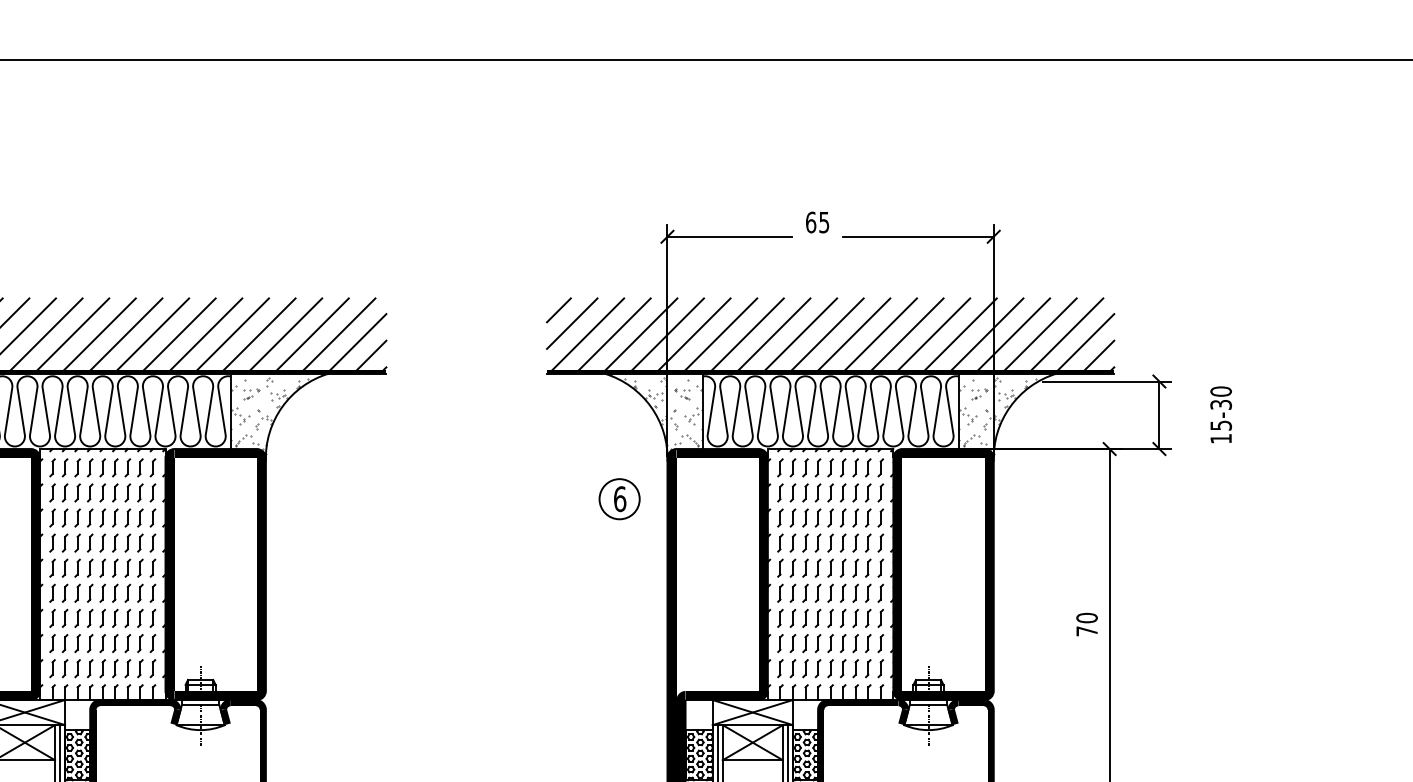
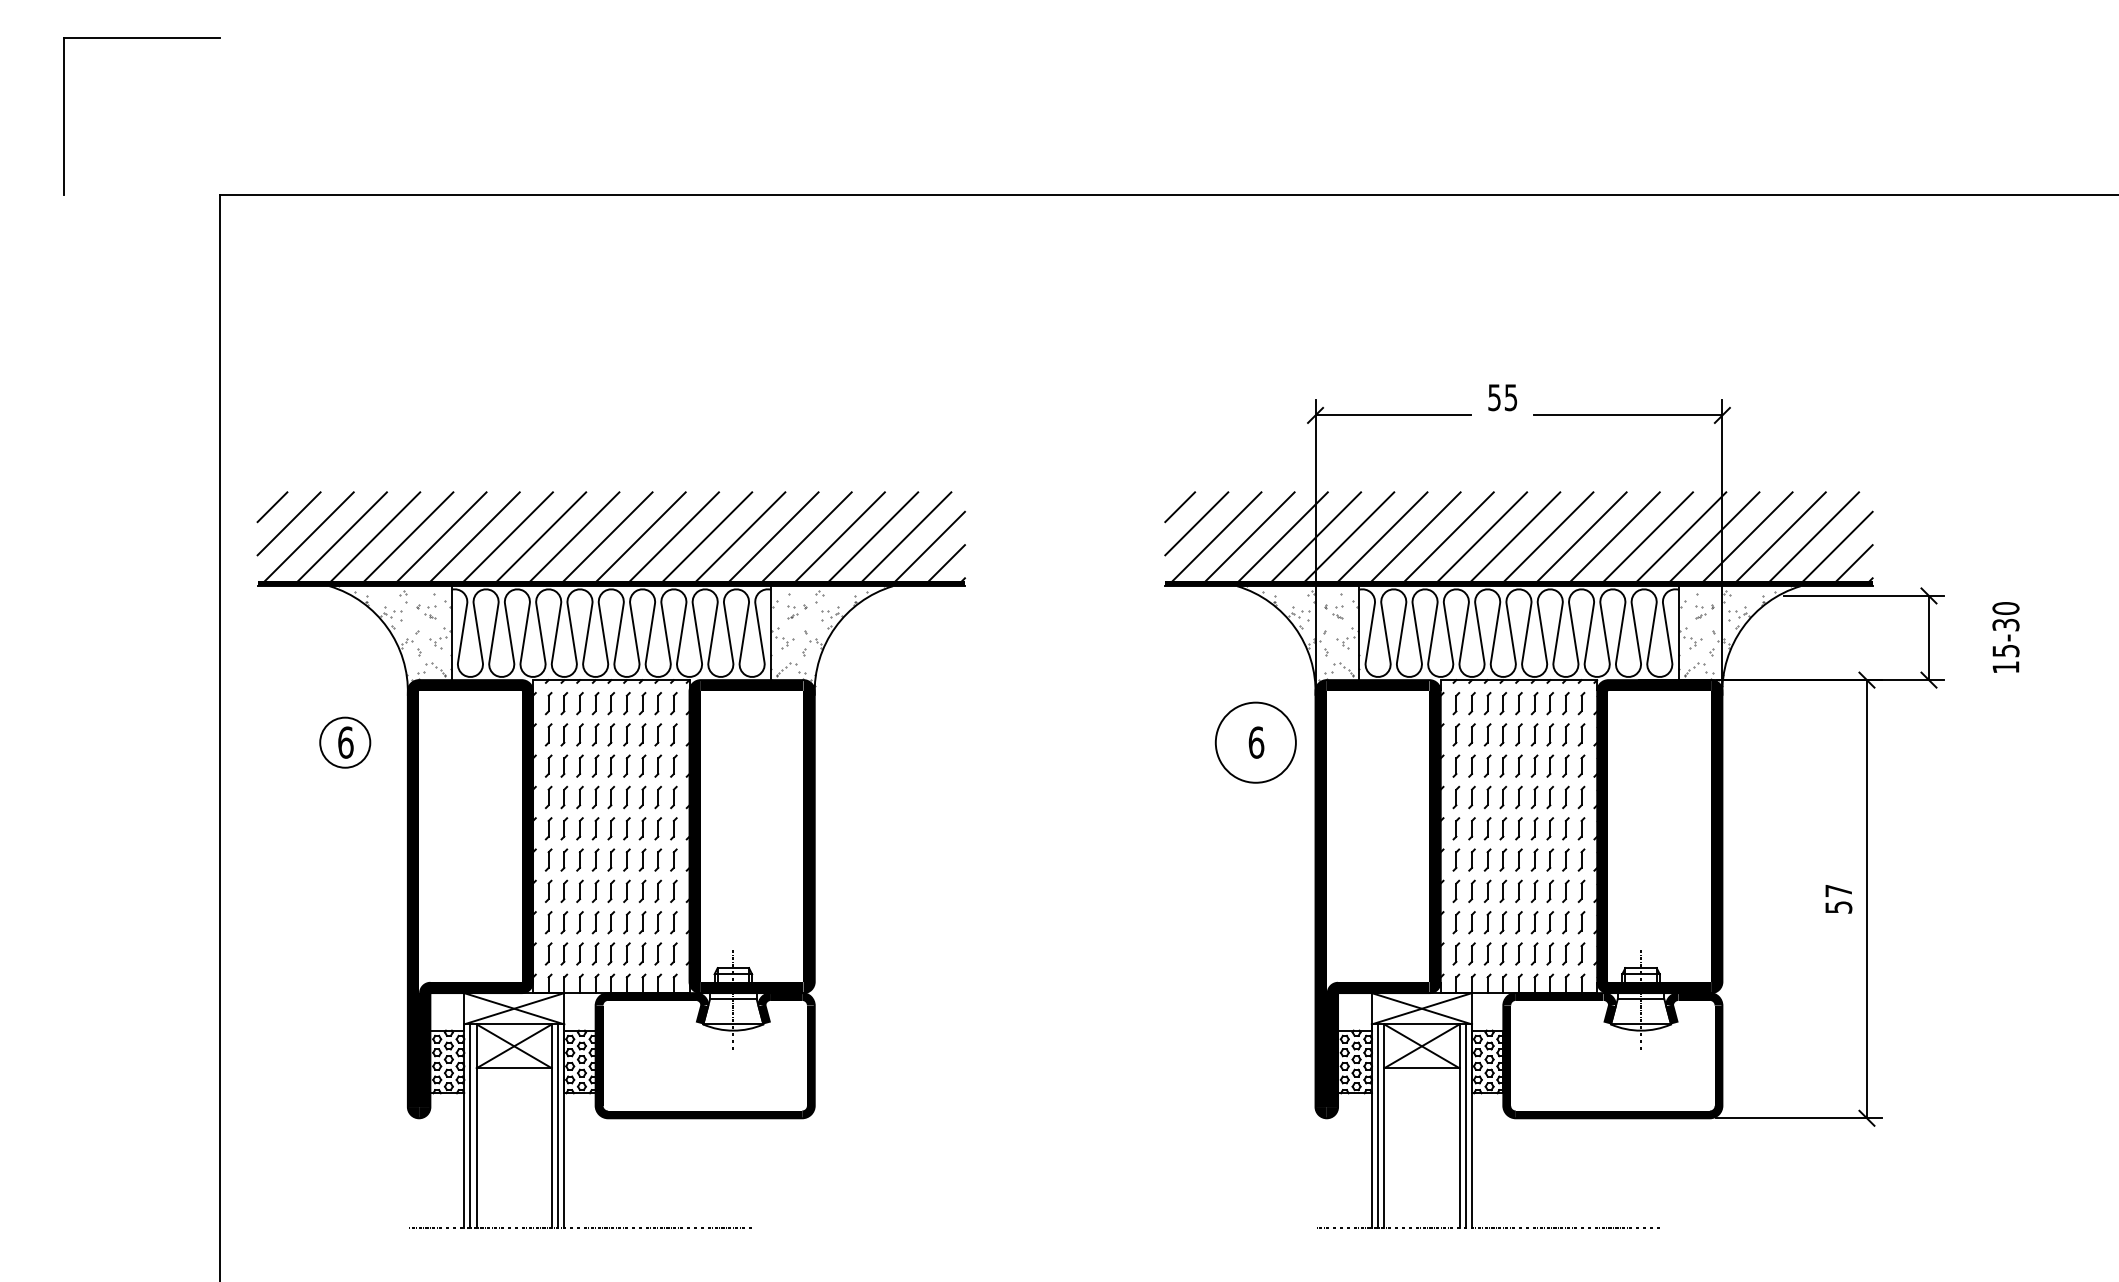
text: (811, 222) -> (1494, 397), 65 -> 55
circle: (619, 499) -> (1255, 742), size x1.6
text: (1086, 624) -> (1838, 898), 70 -> 57

